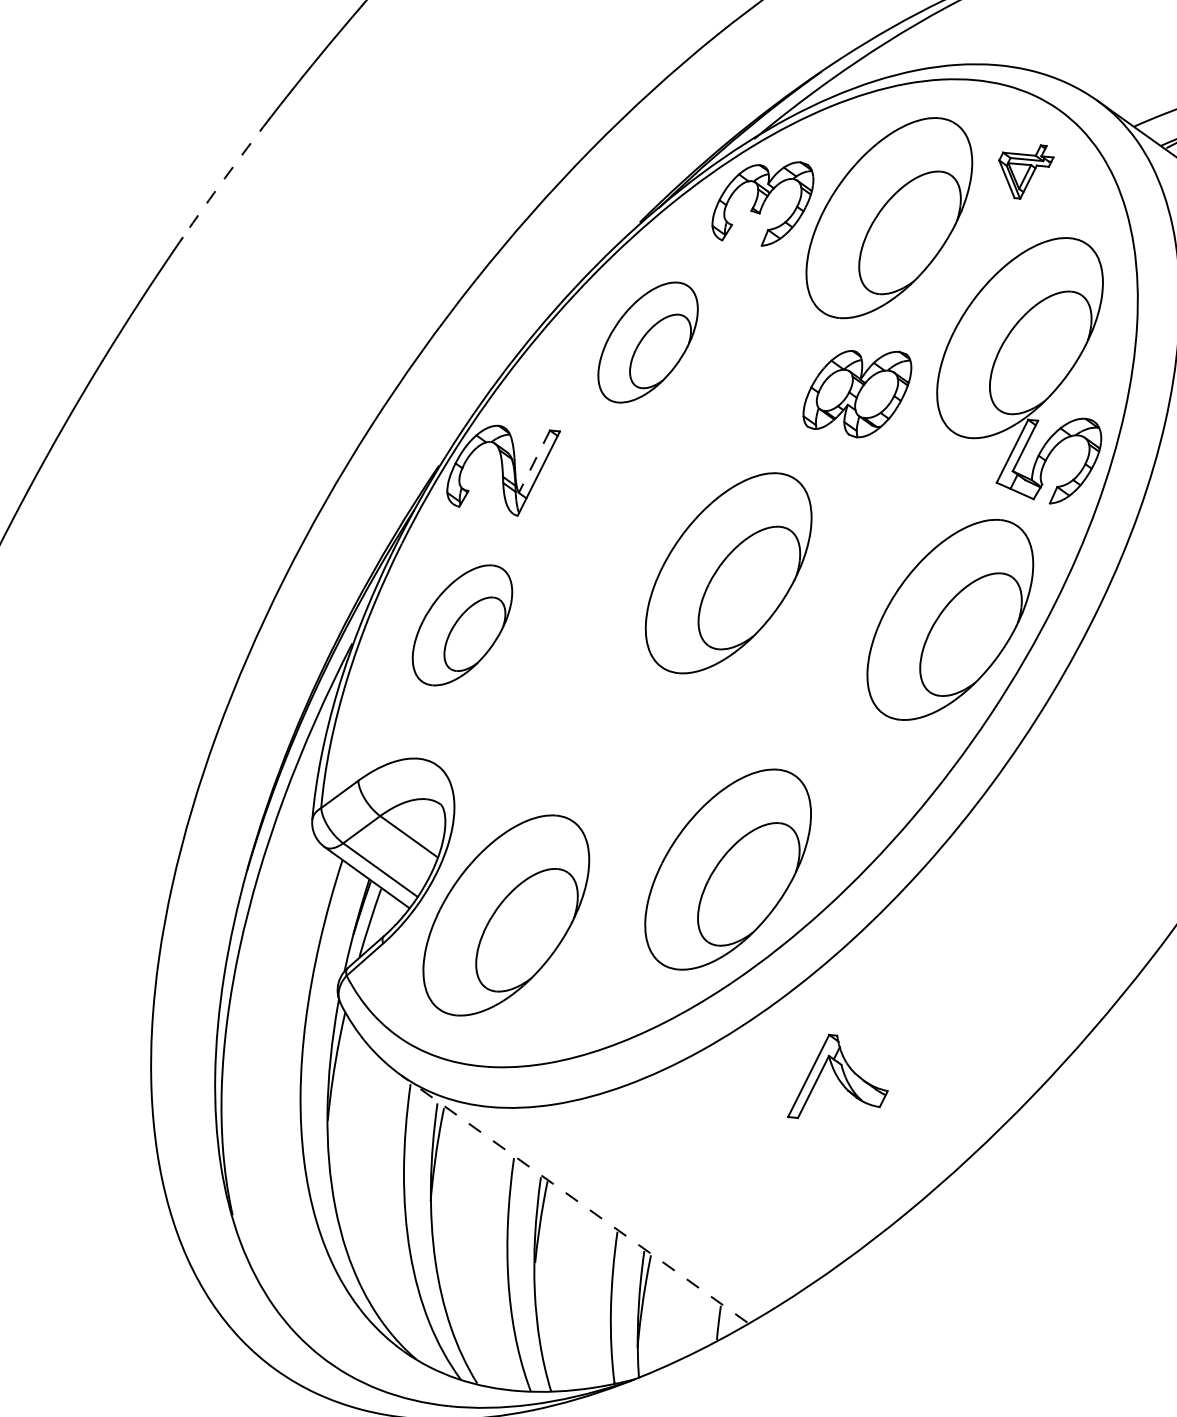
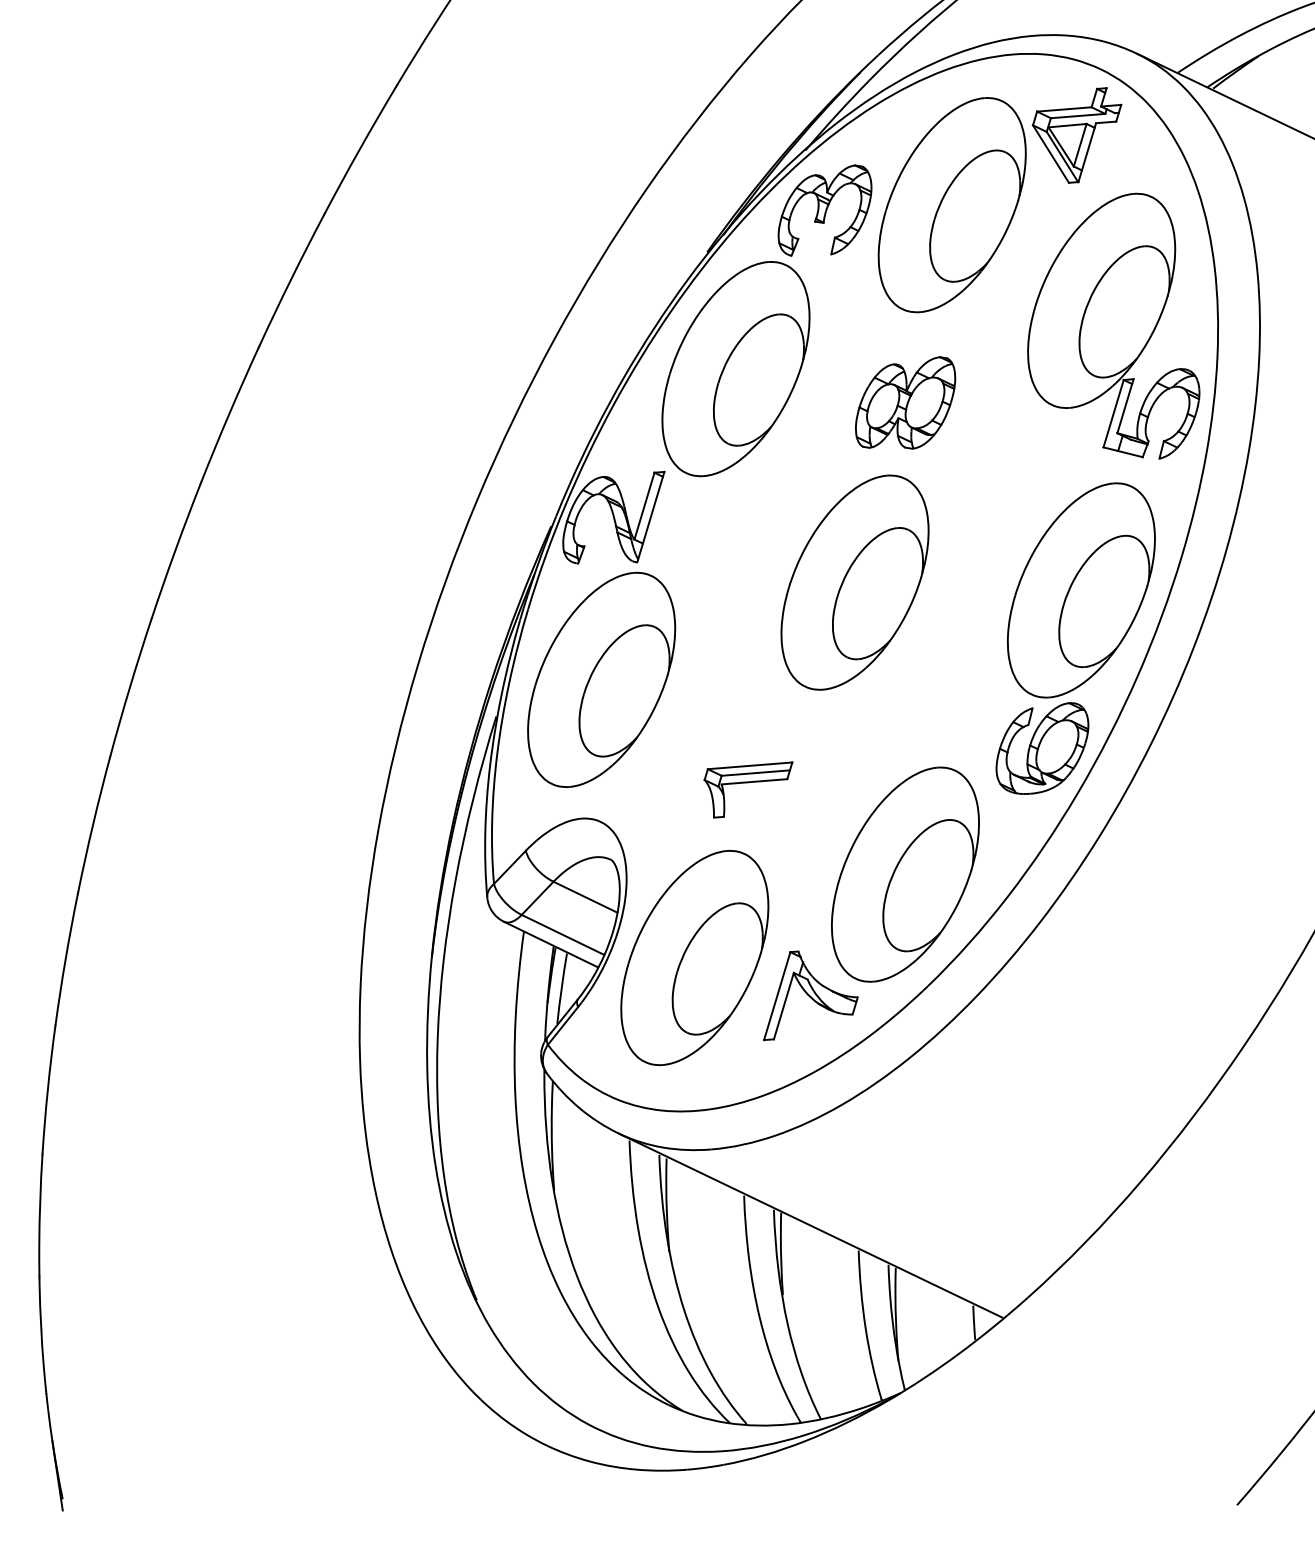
part: (1023, 170) -> (1076, 135), size x1.67
arc: (224, 178) -> (290, 280), dashed -> solid
part: (647, 342) -> (735, 369), size x1.67
part: (857, 390) -> (905, 402), moved
line: (534, 462) -> (644, 506), dashed -> solid
part: (462, 625) -> (601, 679), size x1.67
part: (588, 758) -> (748, 789), added
part: (884, 768) -> (1042, 748), added
part: (841, 1081) -> (810, 995), moved
line: (574, 1198) -> (810, 1225), dashed -> solid

